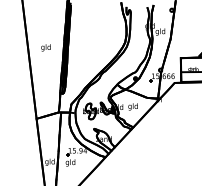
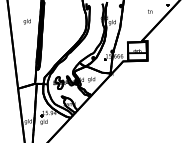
text: (44, 47) -> (26, 21), moved

